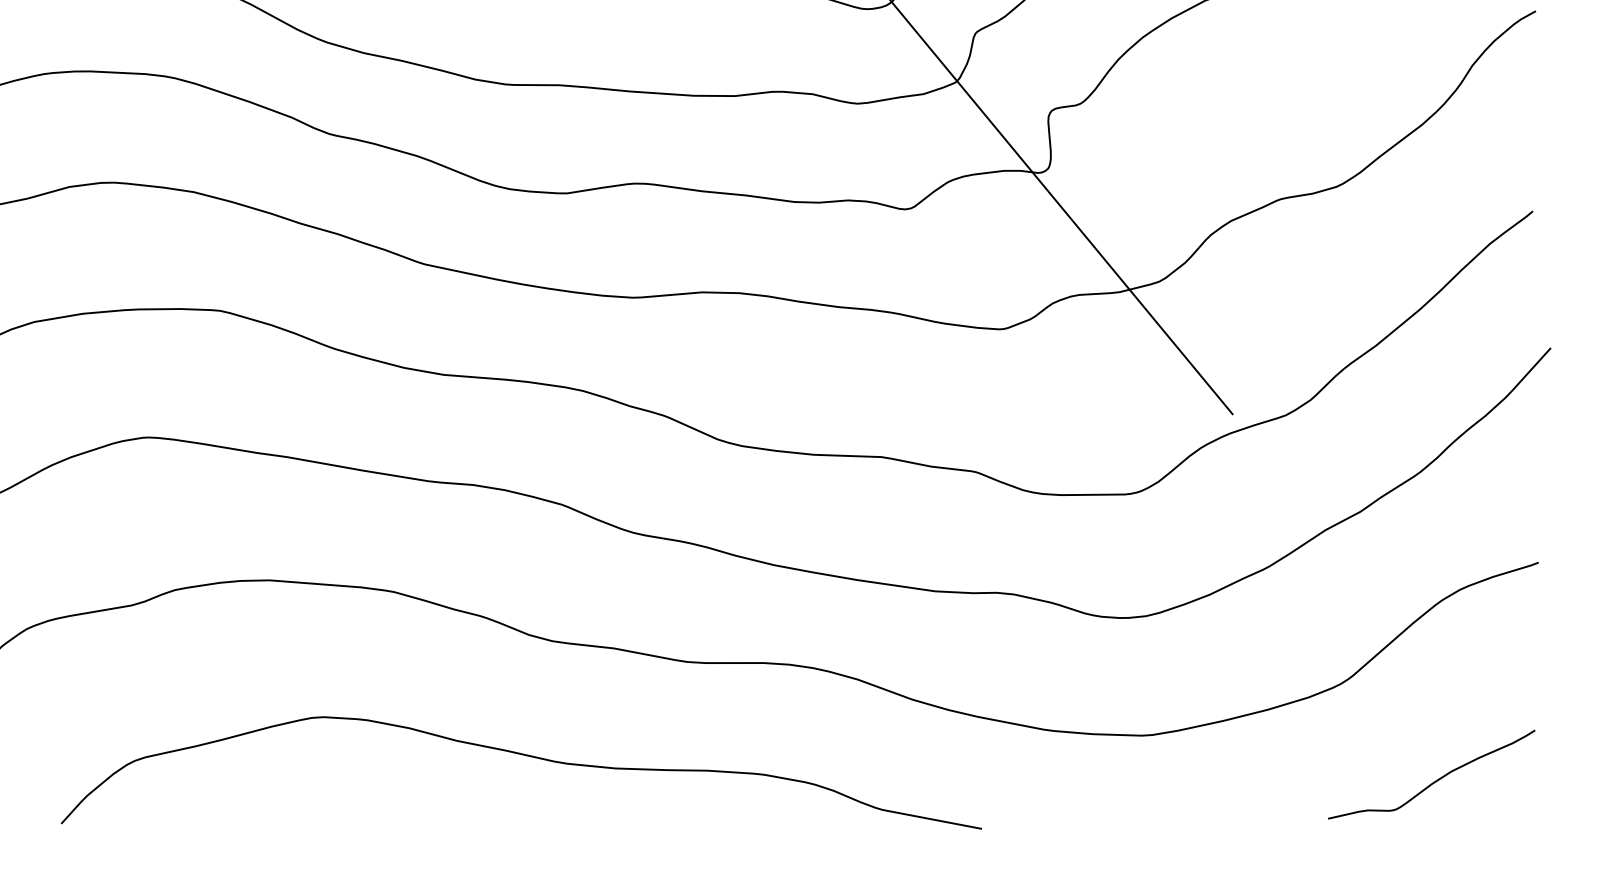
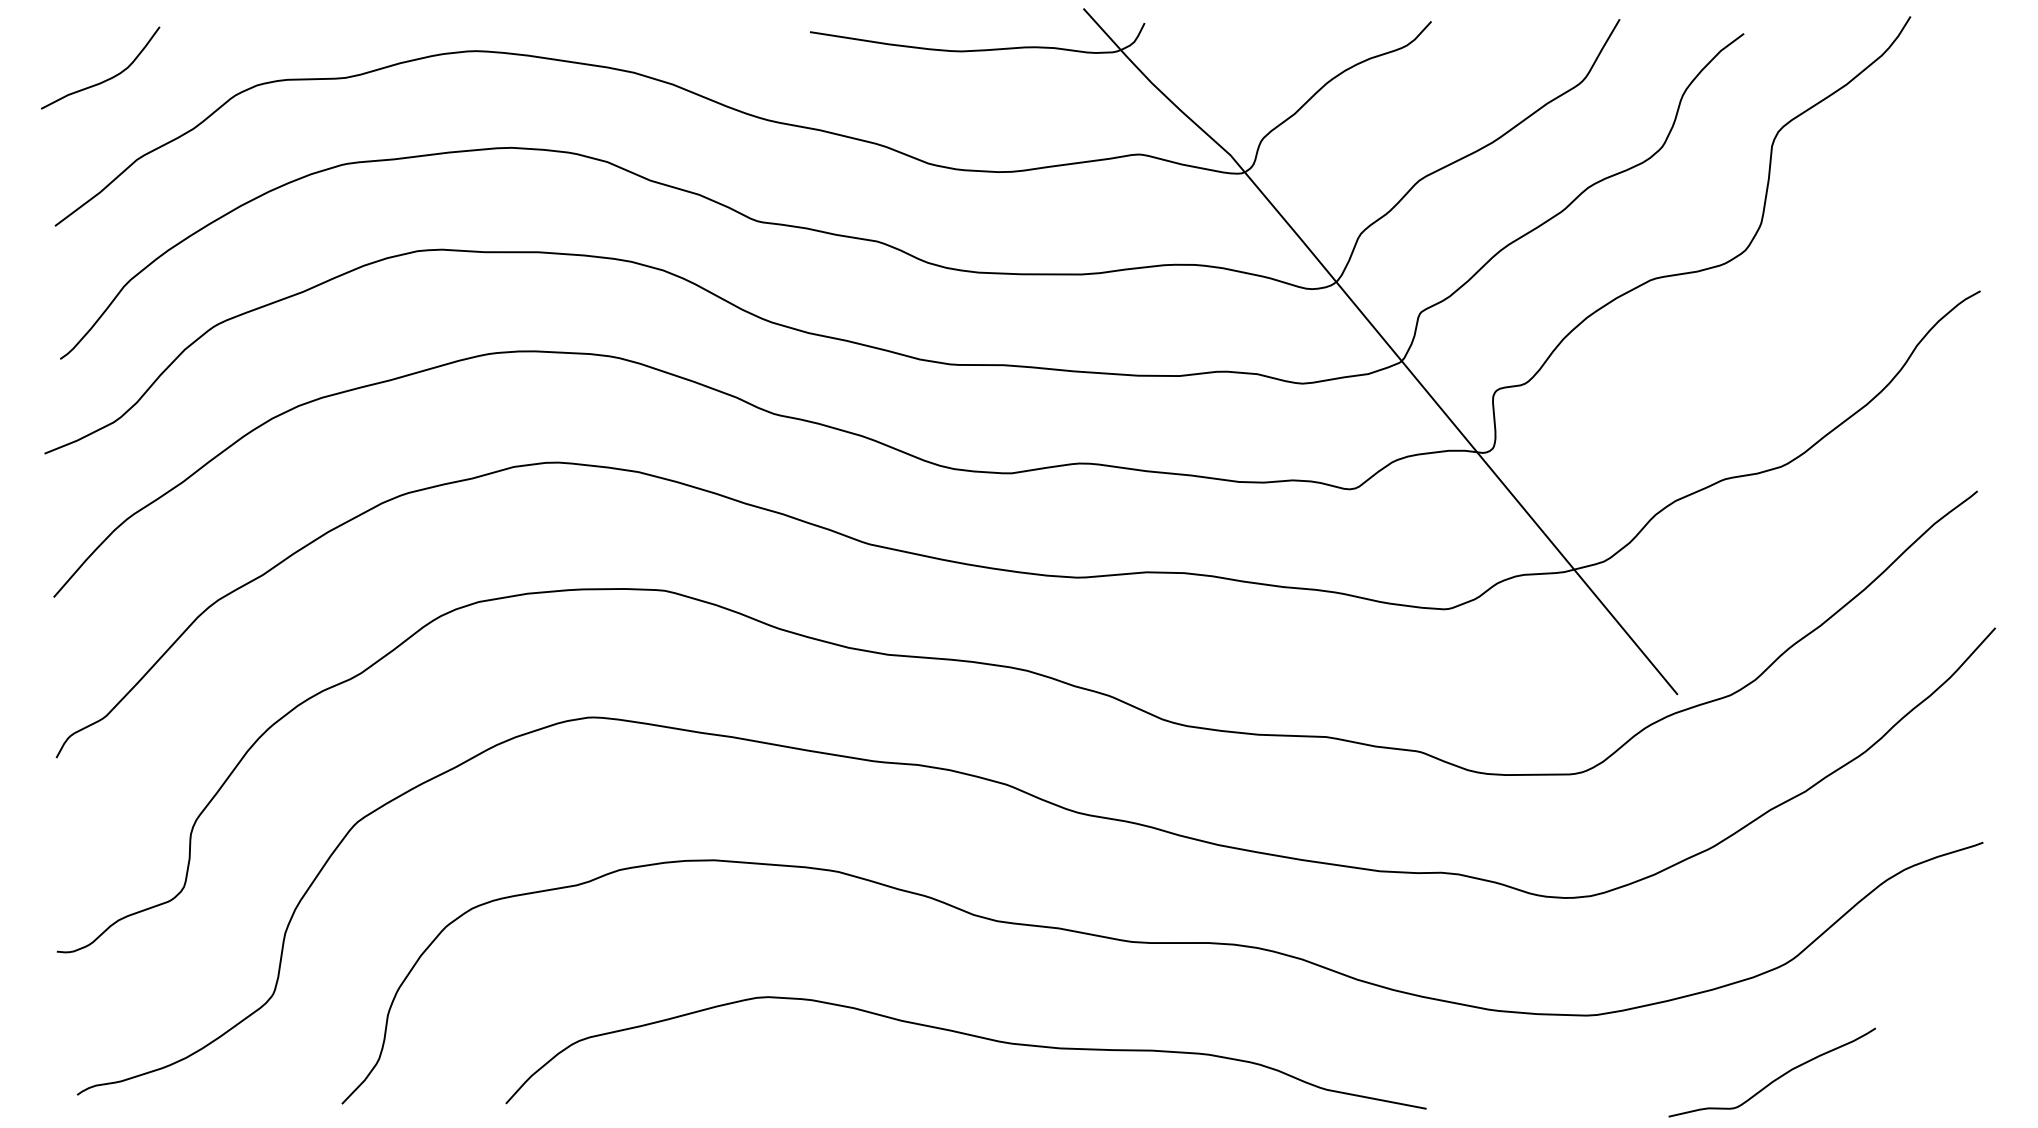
curve: (1433, 781) -> (1774, 1079), moved

